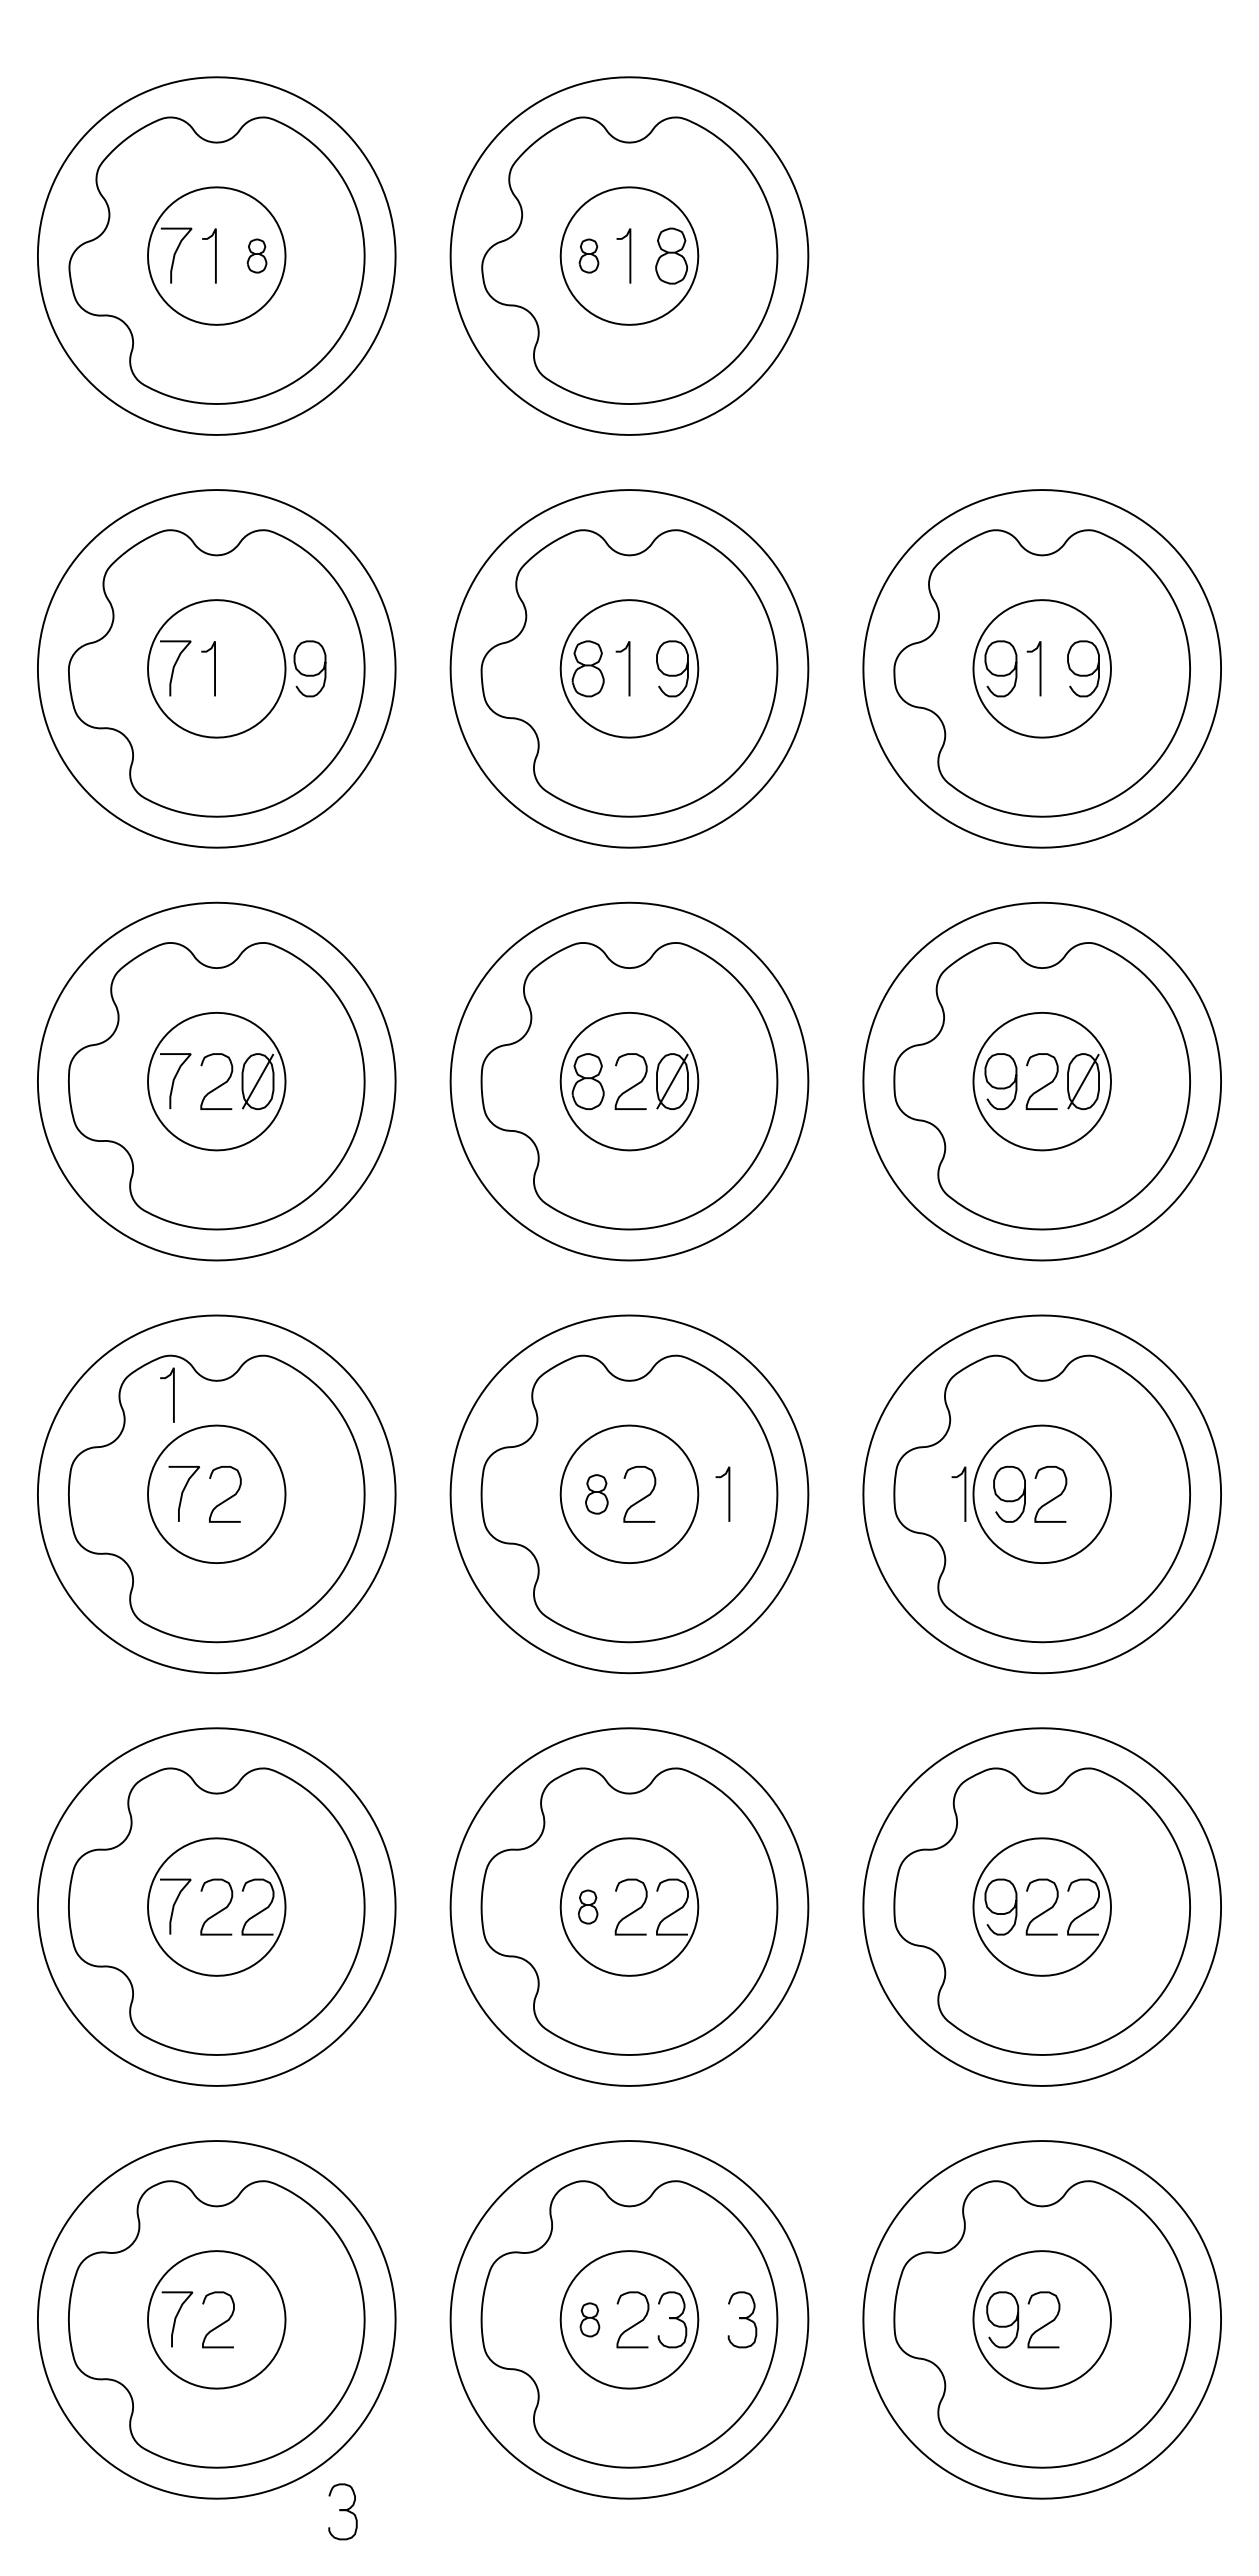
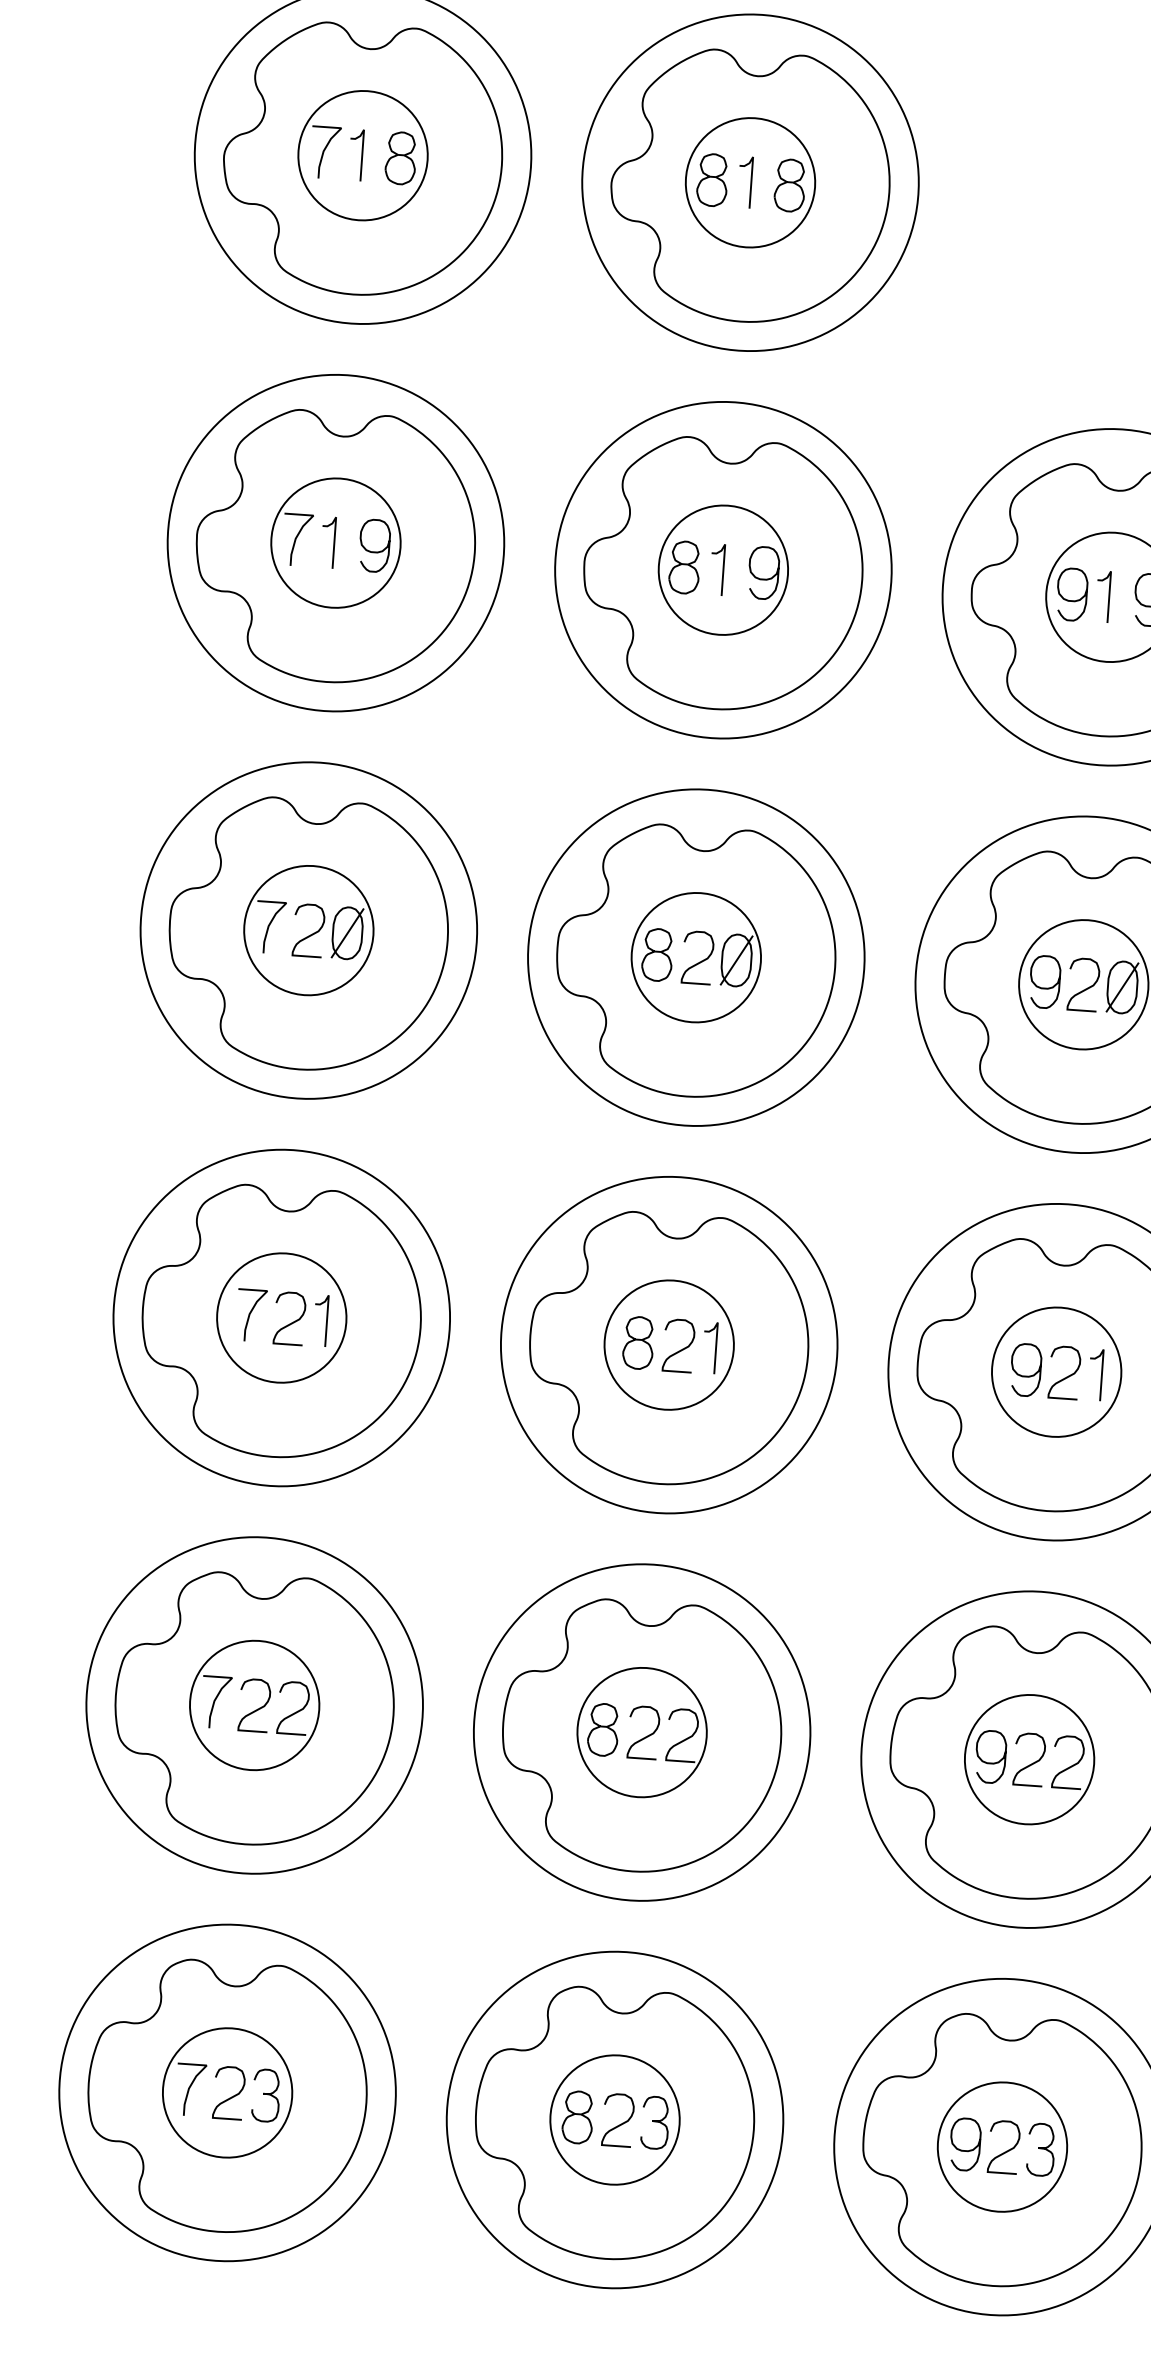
part: (256, 255) -> (400, 157), size x1.67
part: (588, 255) -> (712, 179), size x1.67
curve: (309, 674) -> (373, 551), moved
curve: (173, 1394) -> (326, 1320), moved
curve: (728, 1493) -> (715, 1347), moved
curve: (964, 1493) -> (1101, 1374), moved
part: (596, 1494) -> (638, 1343), size x1.43
part: (587, 1906) -> (602, 1729), size x1.67
part: (589, 2319) -> (577, 2117), size x1.67
curve: (742, 2319) -> (1041, 2149), moved
curve: (342, 2511) -> (265, 2095), moved

